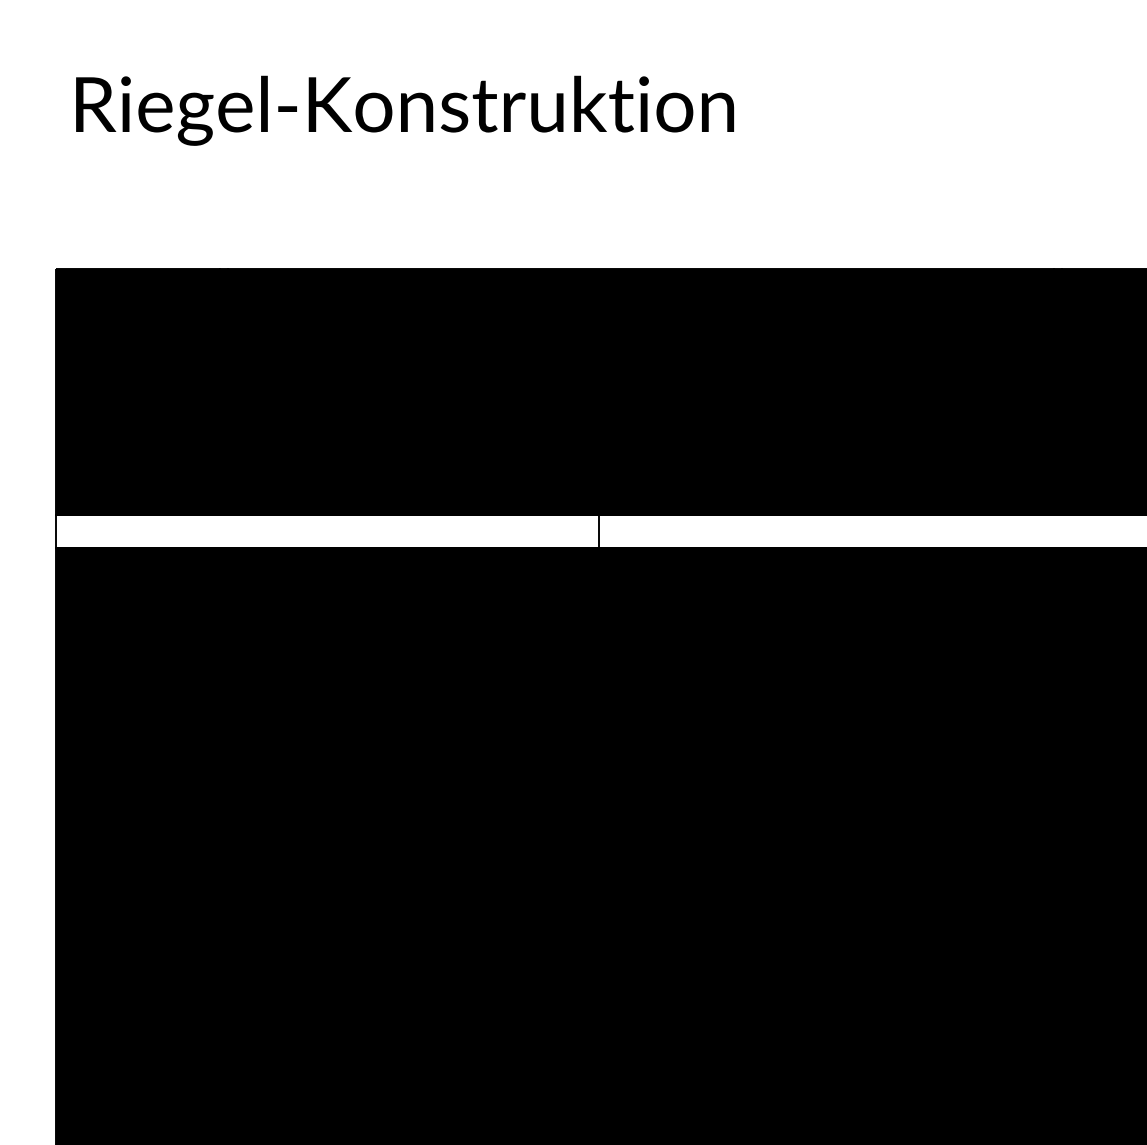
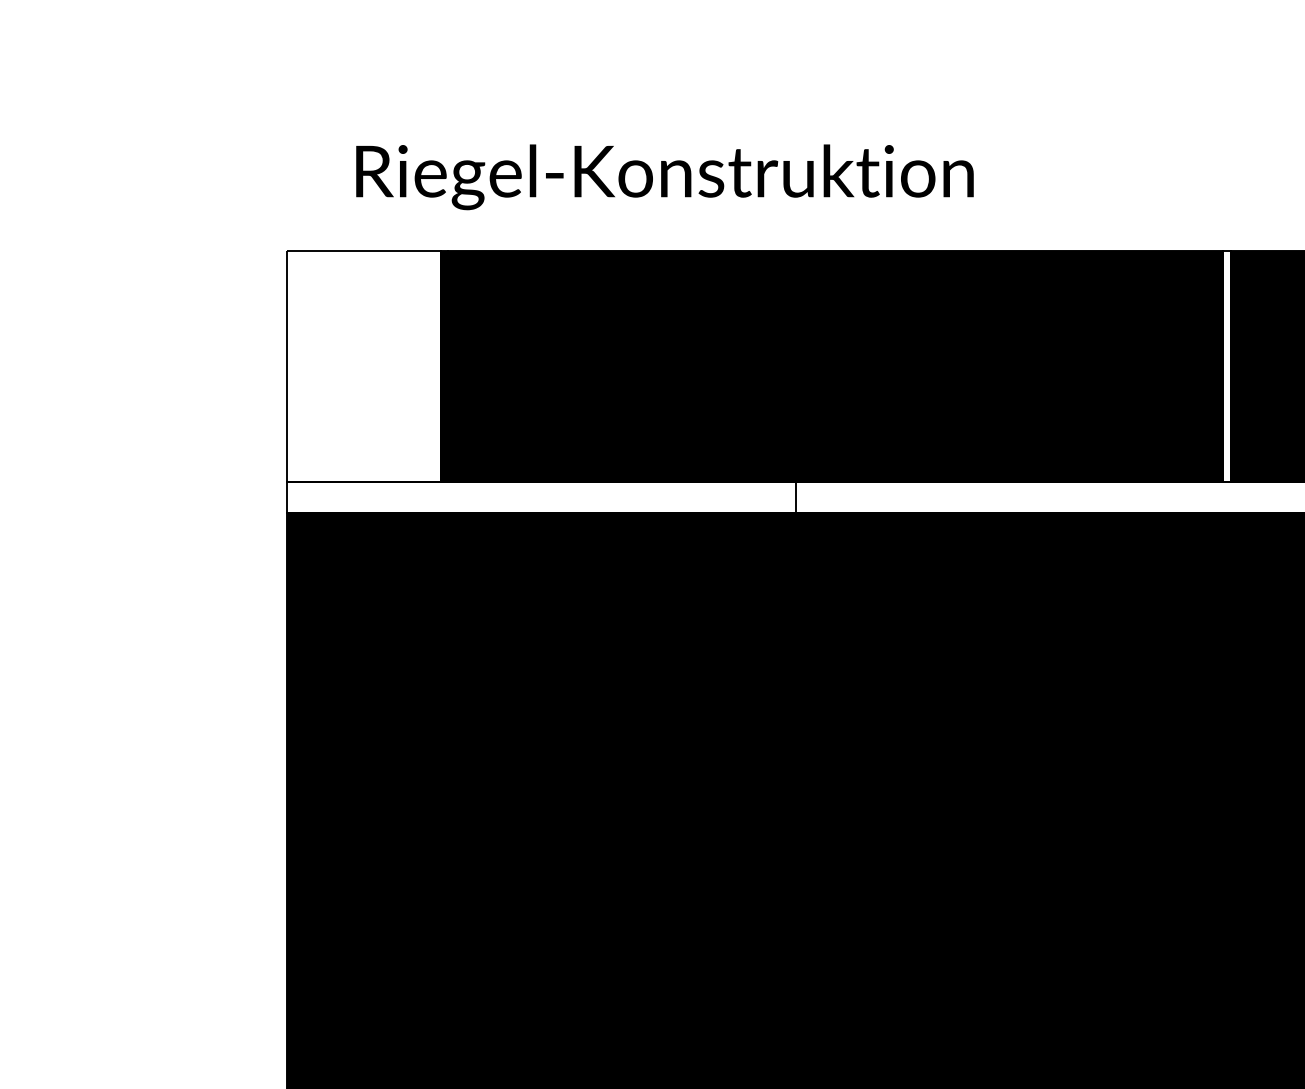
text: (404, 110) -> (664, 177), moved
fill: (138, 392) -> (363, 366), removed
fill: (1057, 392) -> (1226, 366), removed

